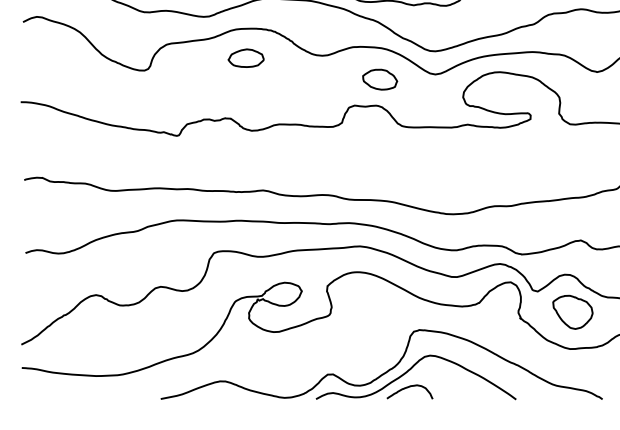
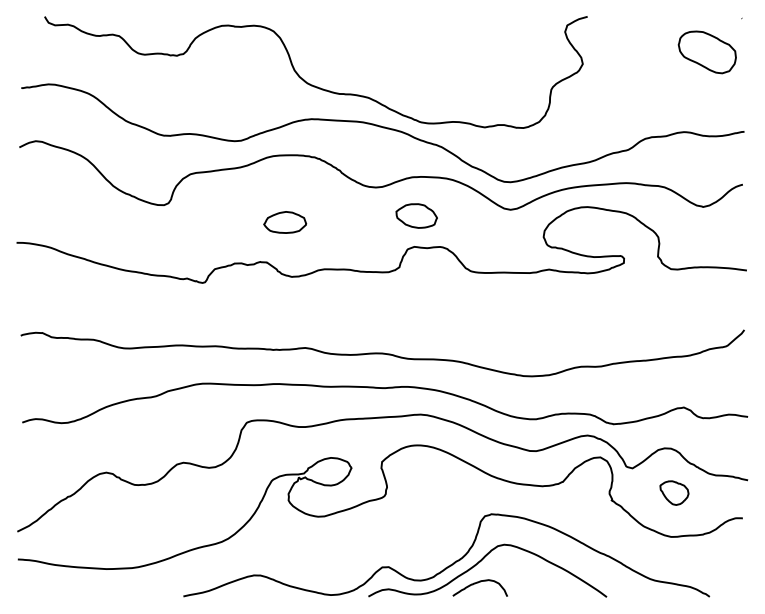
part: (246, 58) -> (285, 222), moved
part: (379, 79) -> (416, 215), moved
part: (572, 311) -> (674, 492), size x0.6

